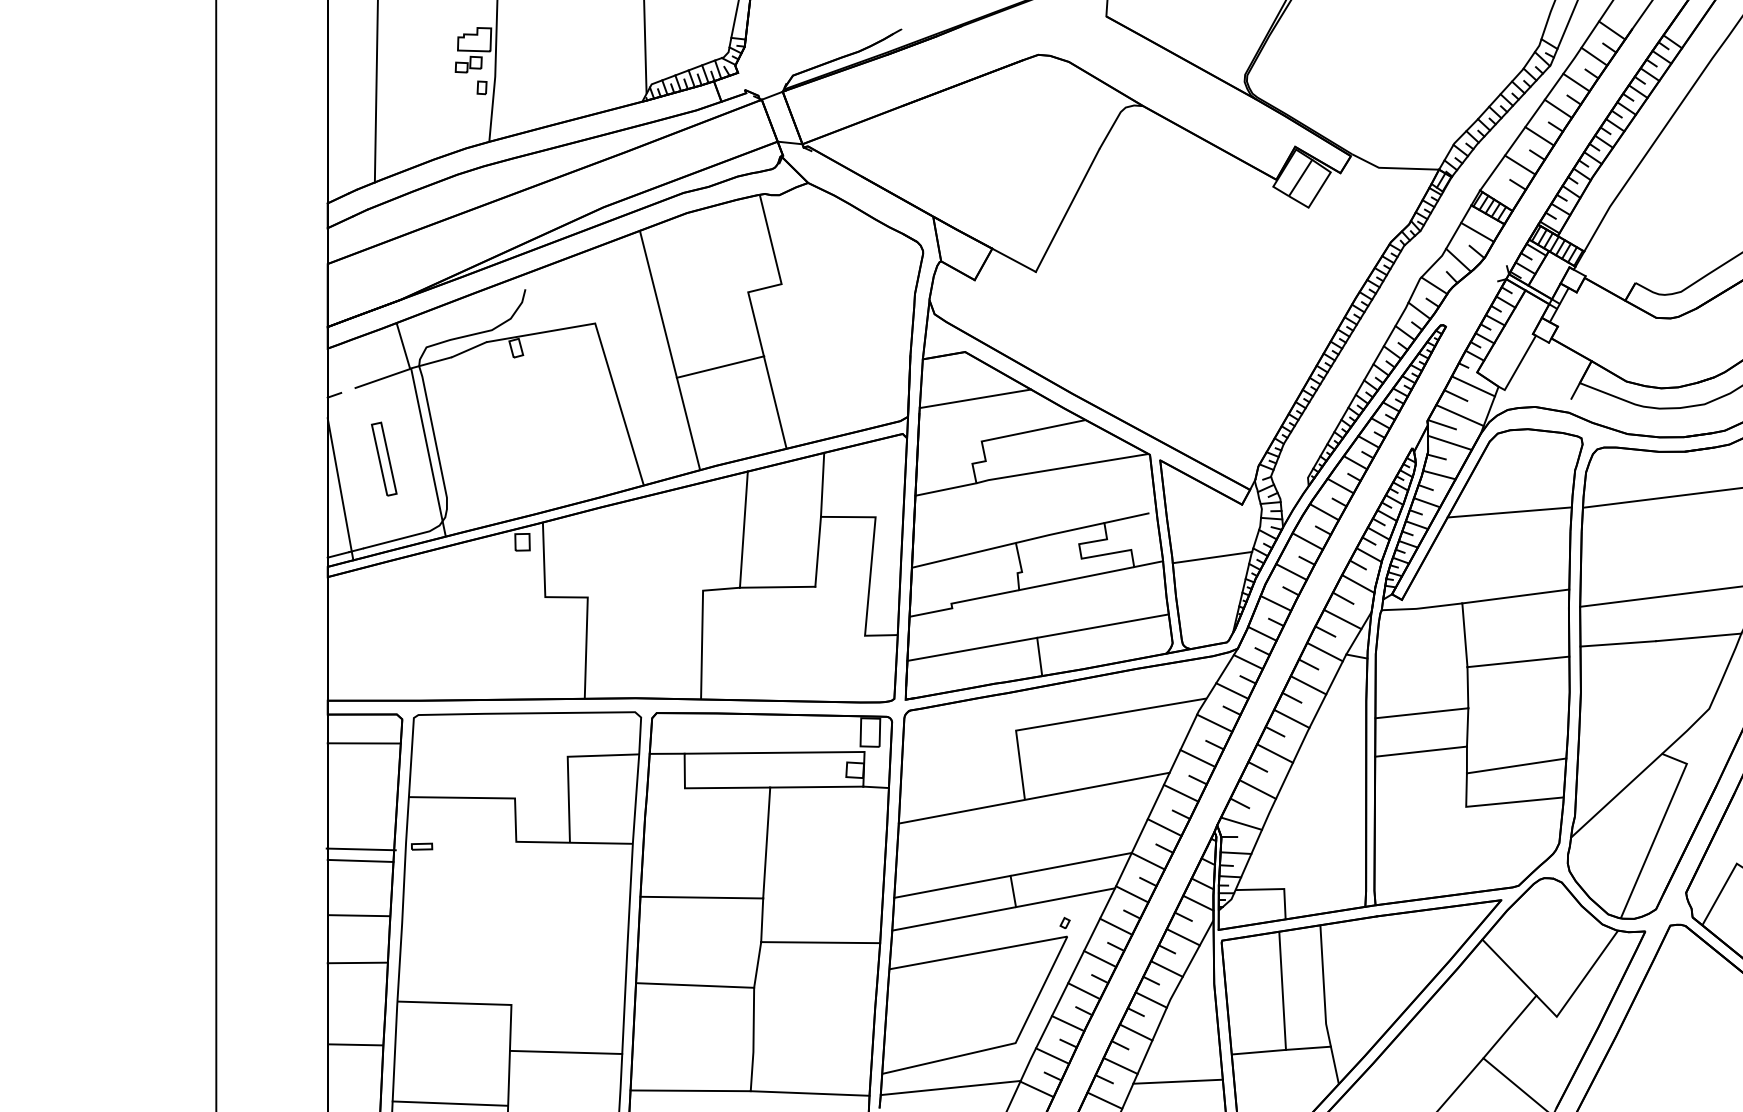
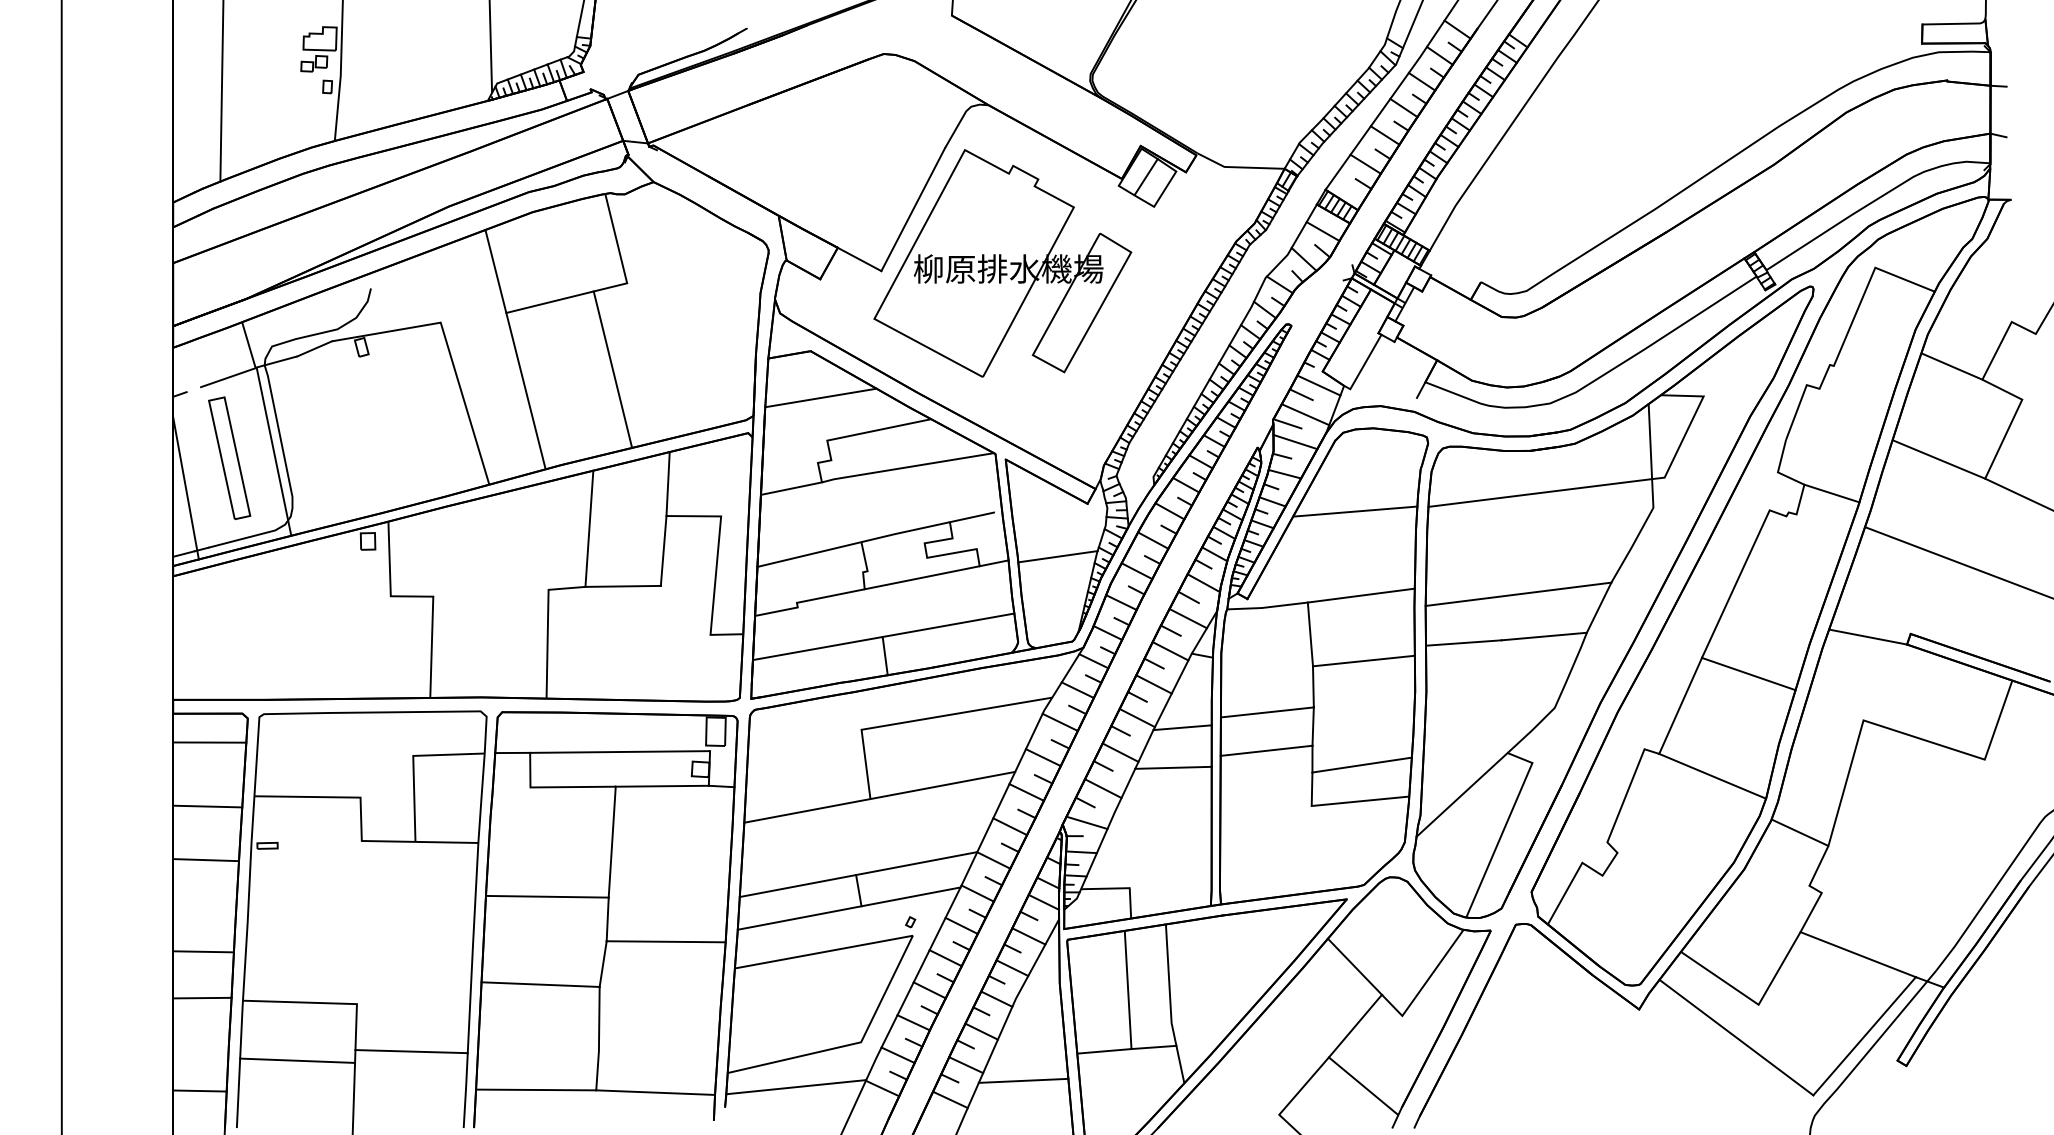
part: (1156, 264) -> (1002, 263), added
line: (719, 366) -> (549, 301), moved
part: (383, 459) -> (229, 458), size x1.67
line: (1336, 728) -> (1182, 727), added
line: (1327, 768) -> (1173, 767), added
line: (360, 849) -> (207, 806), moved
line: (358, 915) -> (203, 951), moved
line: (356, 962) -> (202, 997), moved
line: (354, 1044) -> (199, 1090), moved
line: (449, 1103) -> (297, 1060), moved

